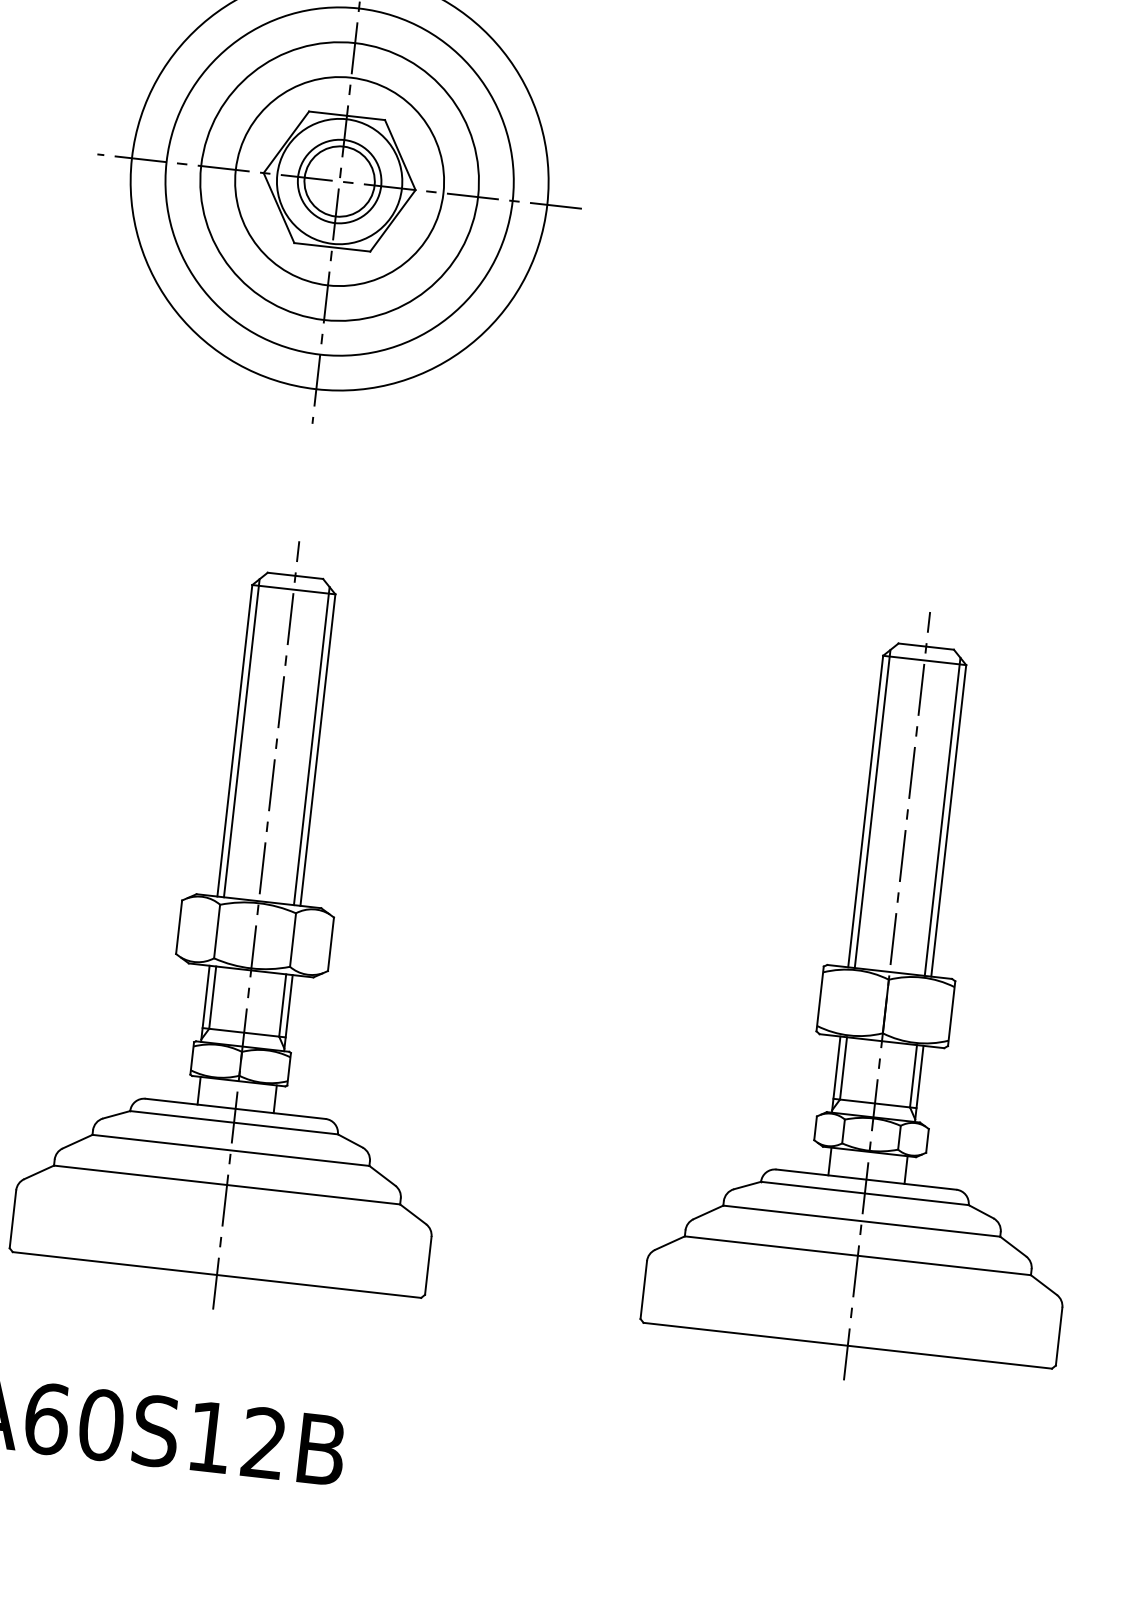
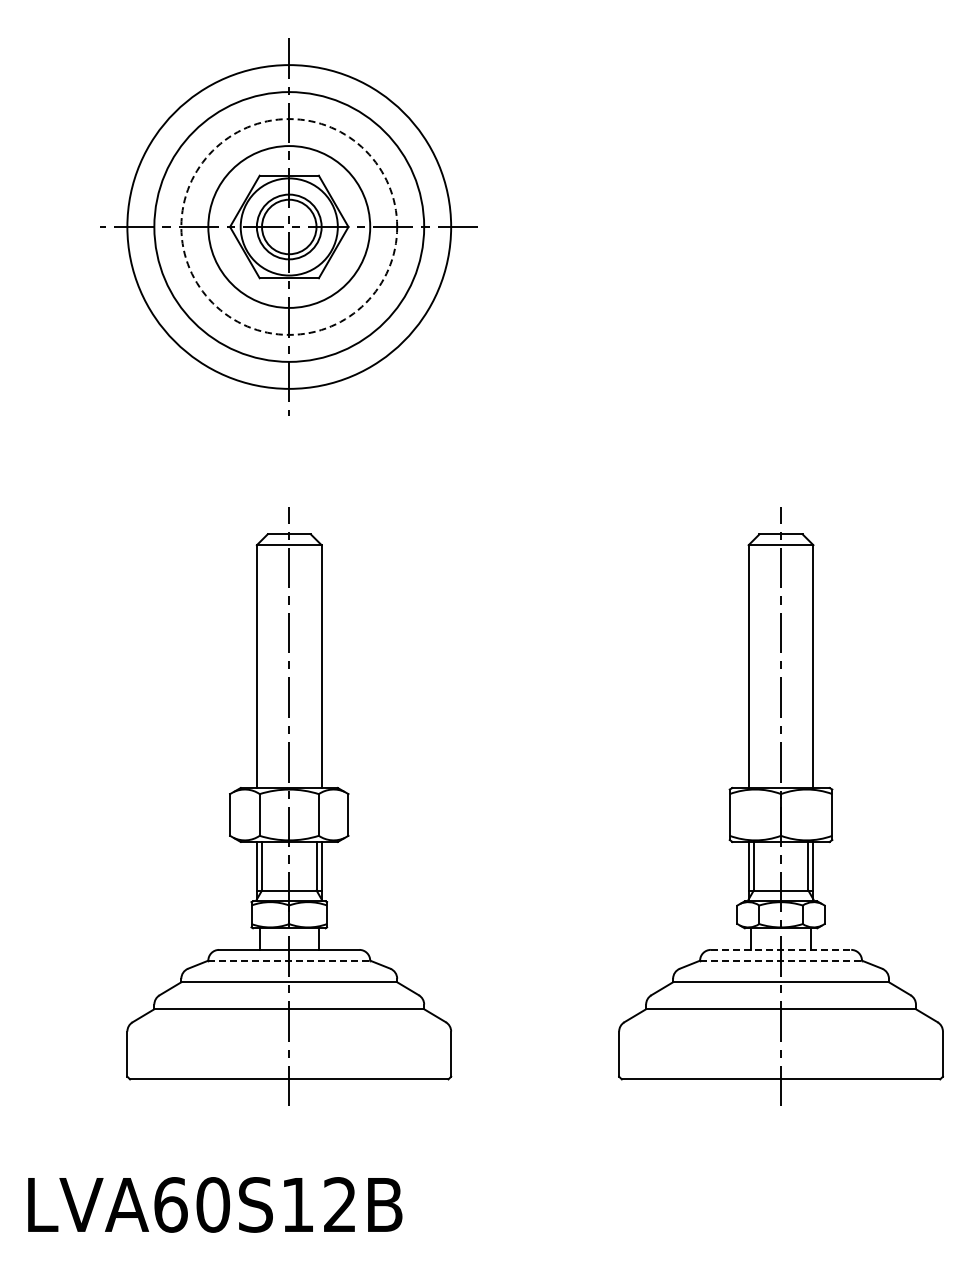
circle: (340, 180) -> (289, 226), solid -> dashed
line: (242, 738) -> (262, 664), removed
line: (311, 746) -> (316, 664), removed
line: (872, 809) -> (753, 664), removed
line: (942, 817) -> (808, 664), removed
line: (234, 1122) -> (289, 960), solid -> dashed
line: (867, 1179) -> (781, 949), solid -> dashed
line: (865, 1193) -> (781, 960), solid -> dashed

